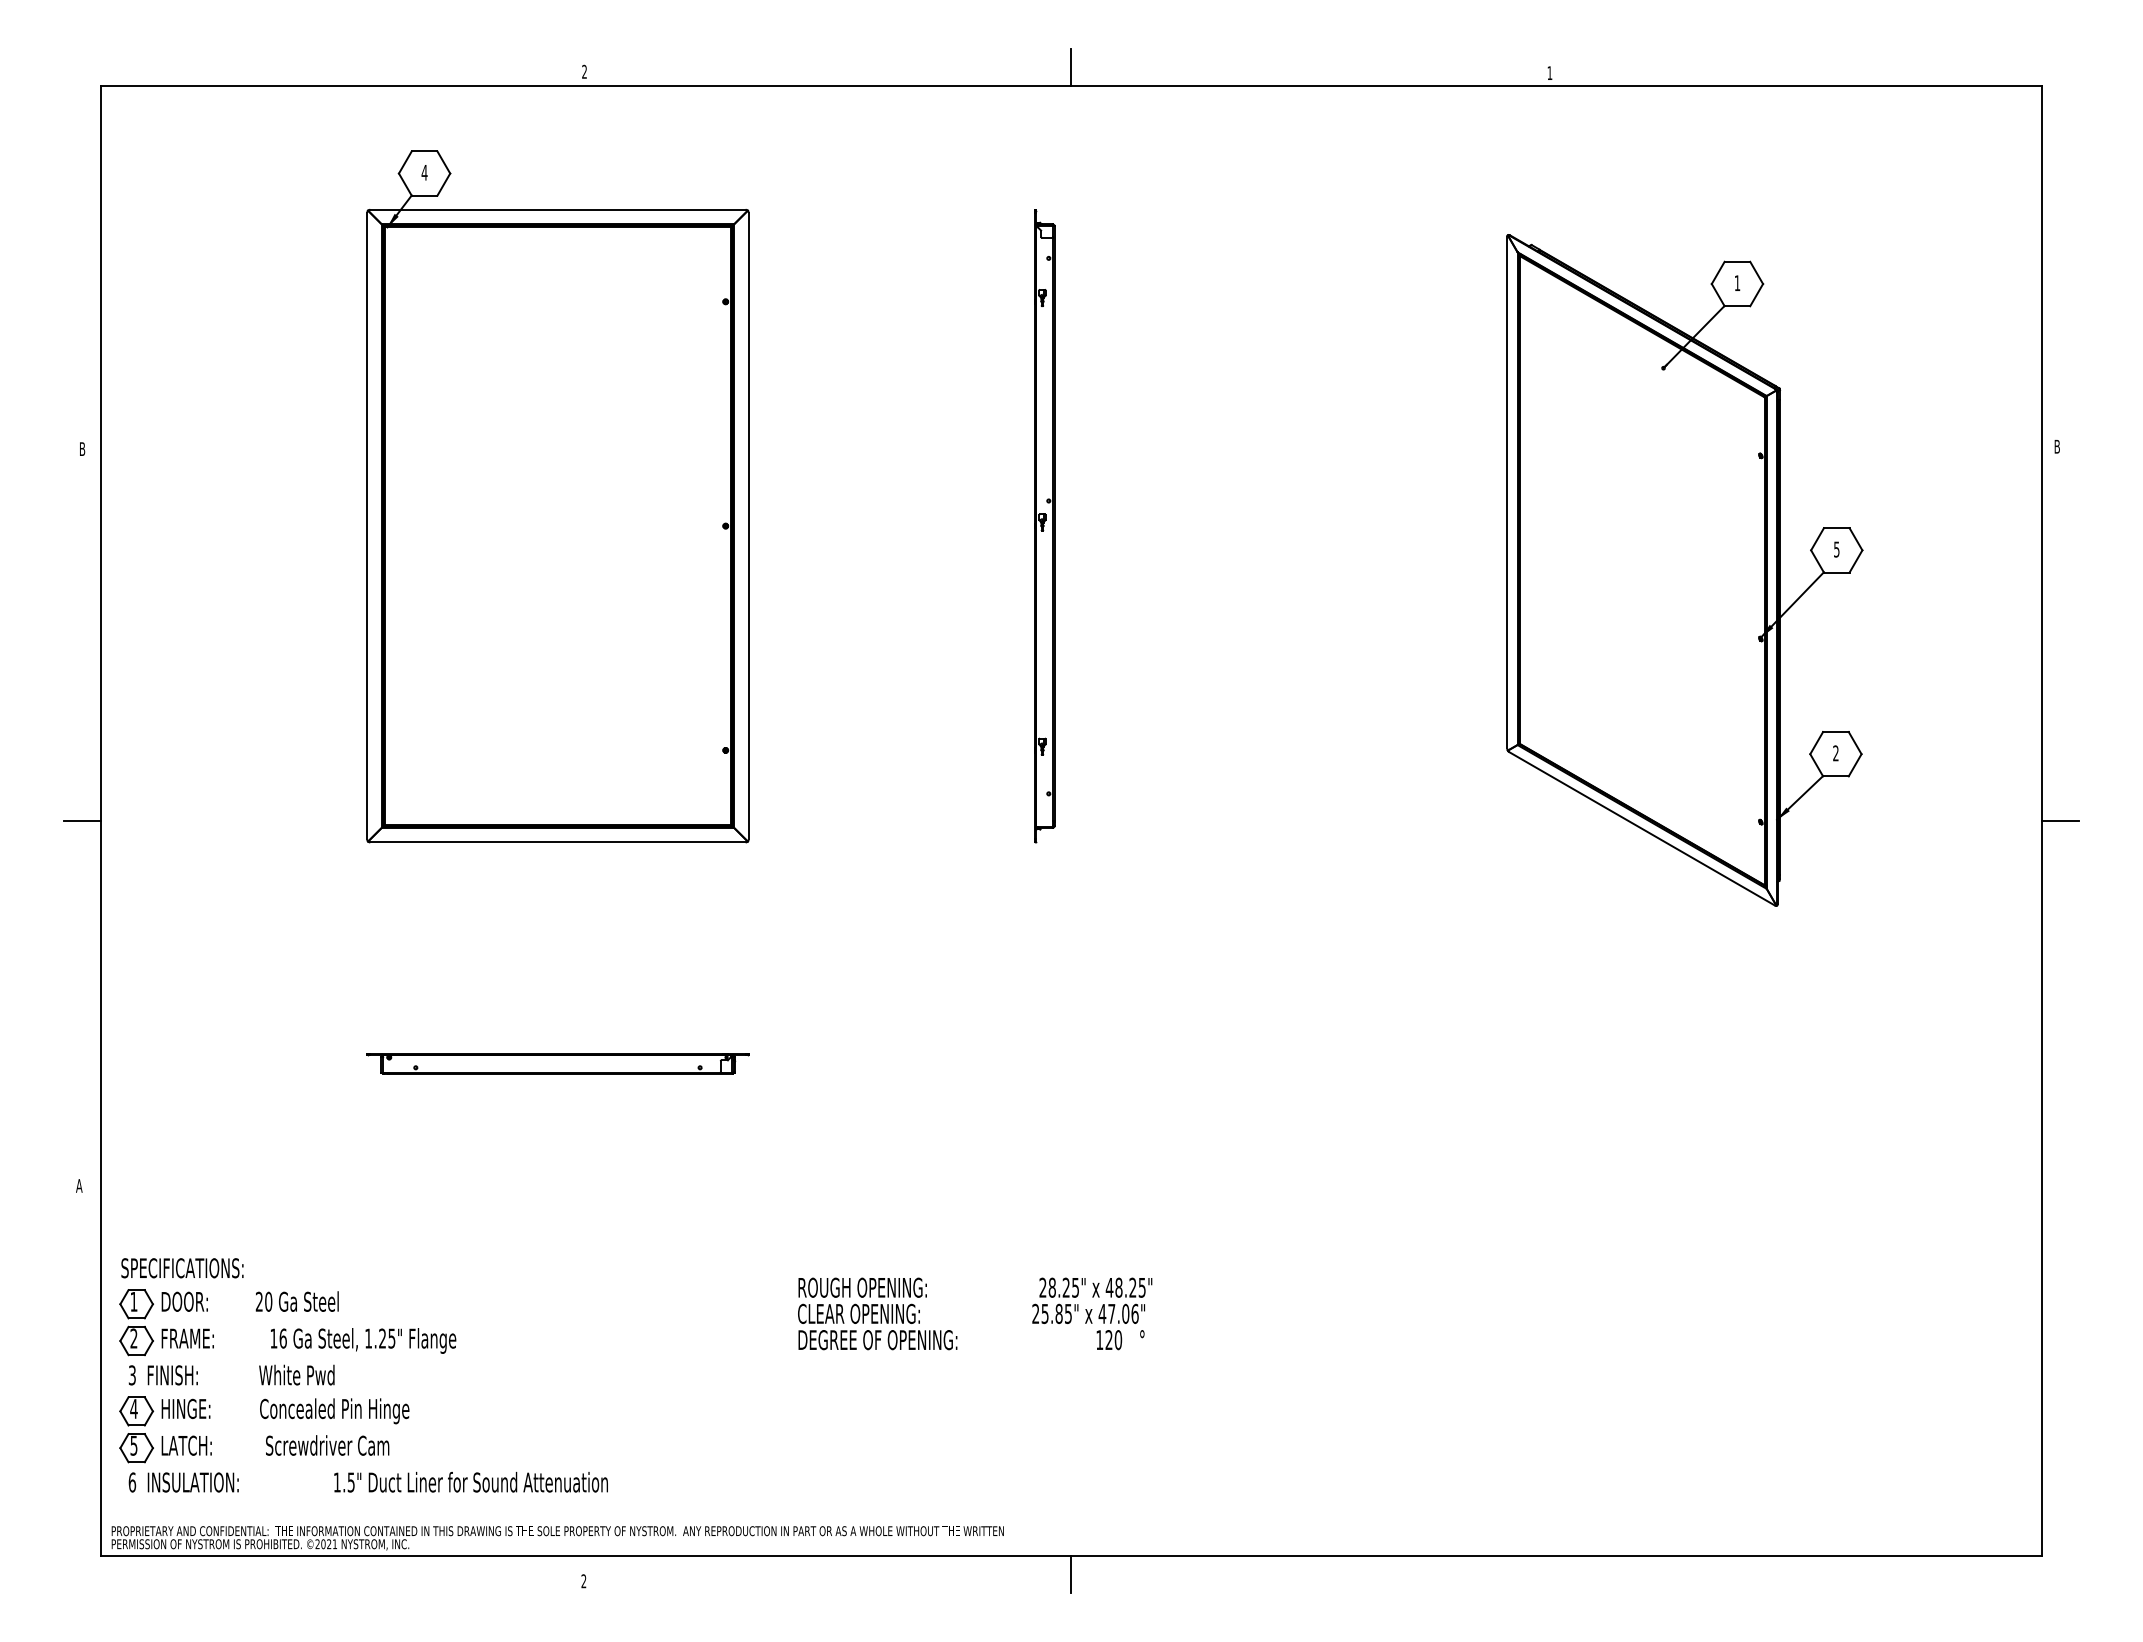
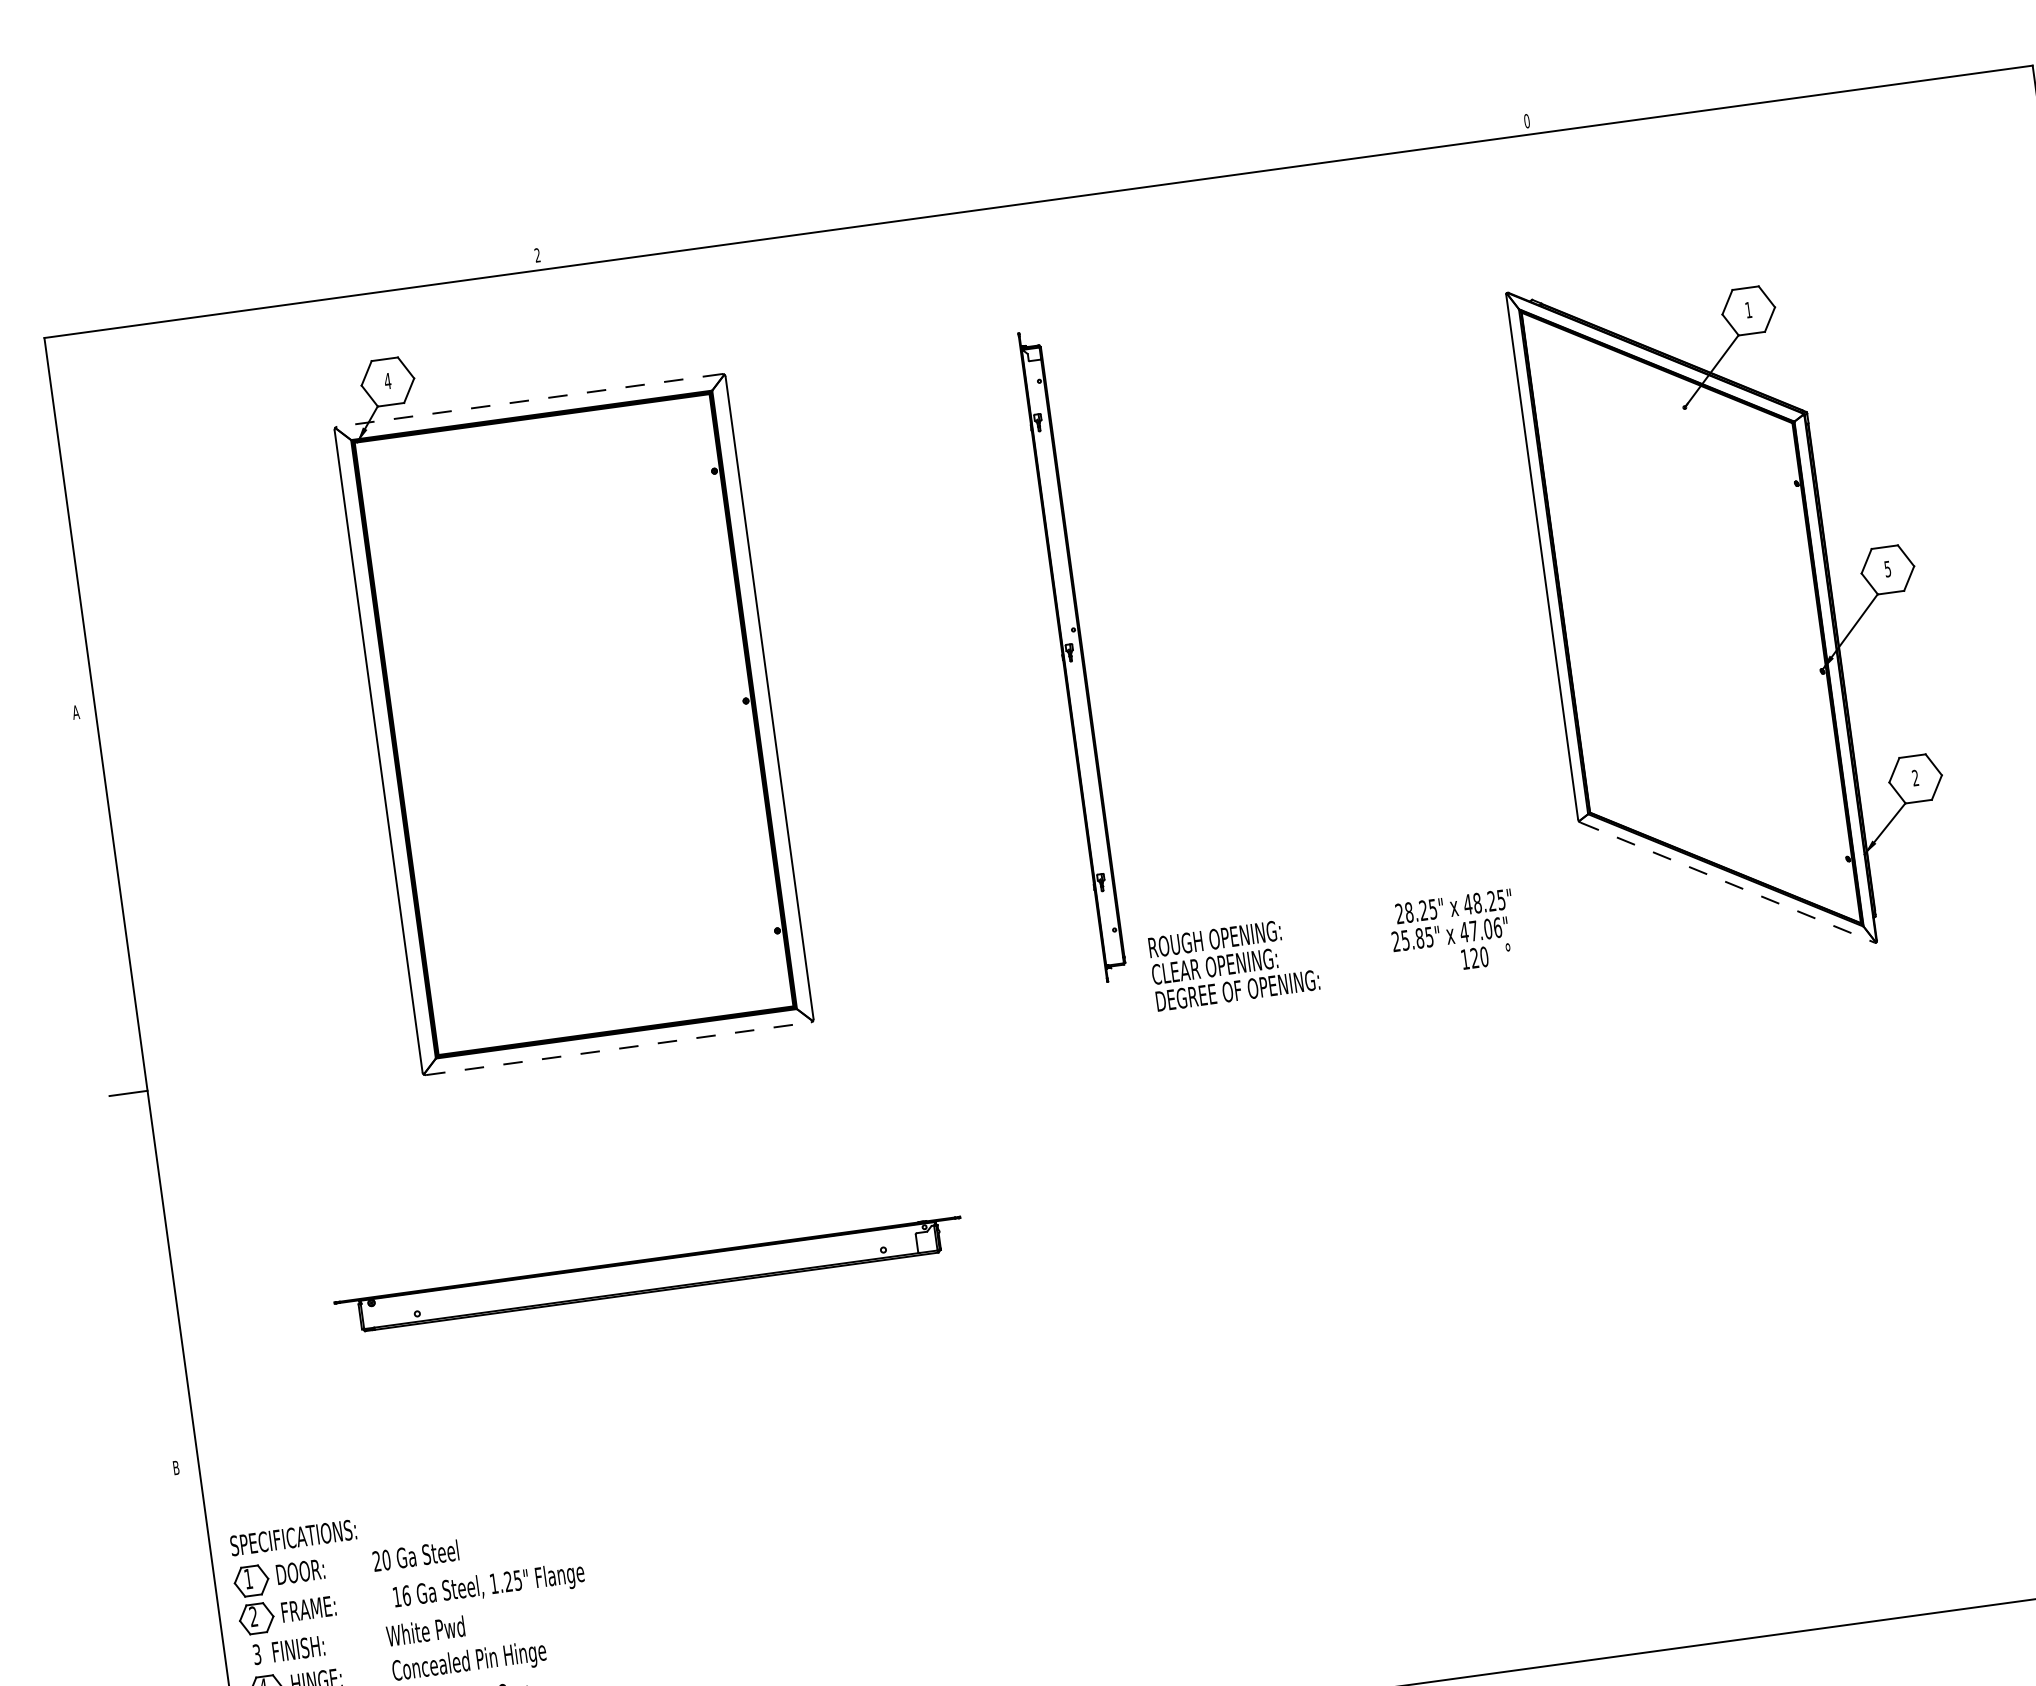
line: (1071, 67) -> (1035, 182), removed
text: (1549, 73) -> (1526, 121), 1 -> 0
line: (557, 209) -> (529, 400), solid -> dashed
text: (82, 448) -> (75, 711), B -> A
line: (1642, 829) -> (1728, 883), solid -> dashed
line: (557, 842) -> (618, 1048), solid -> dashed
part: (557, 1063) -> (649, 1275), size x1.6
text: (79, 1185) -> (176, 1467), A -> B
text: (975, 1313) -> (1334, 949), moved

